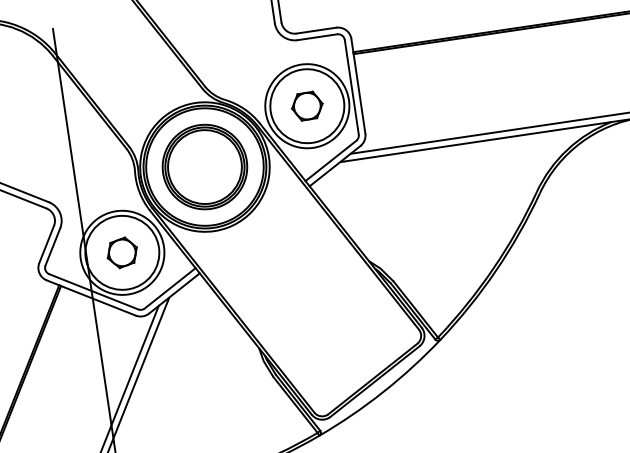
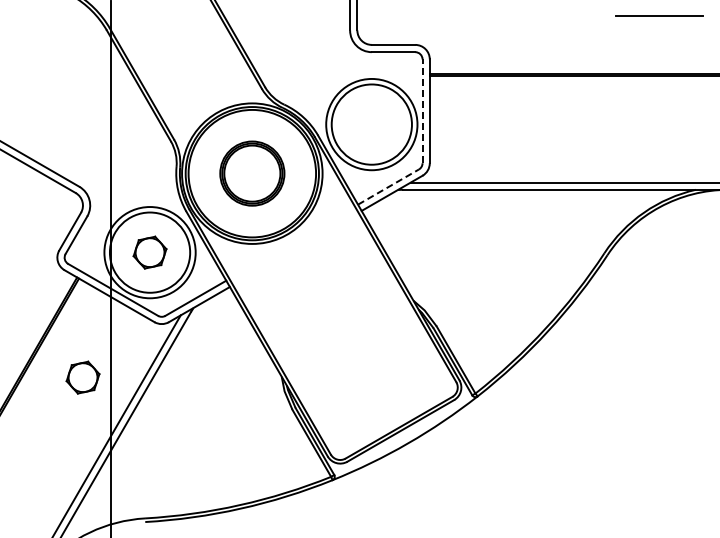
line: (351, 87) -> (422, 111), solid -> dashed
part: (307, 106) -> (371, 124), removed
line: (330, 160) -> (388, 186), solid -> dashed
part: (205, 166) -> (252, 173), size x0.7
part: (77, 375) -> (82, 377), added

